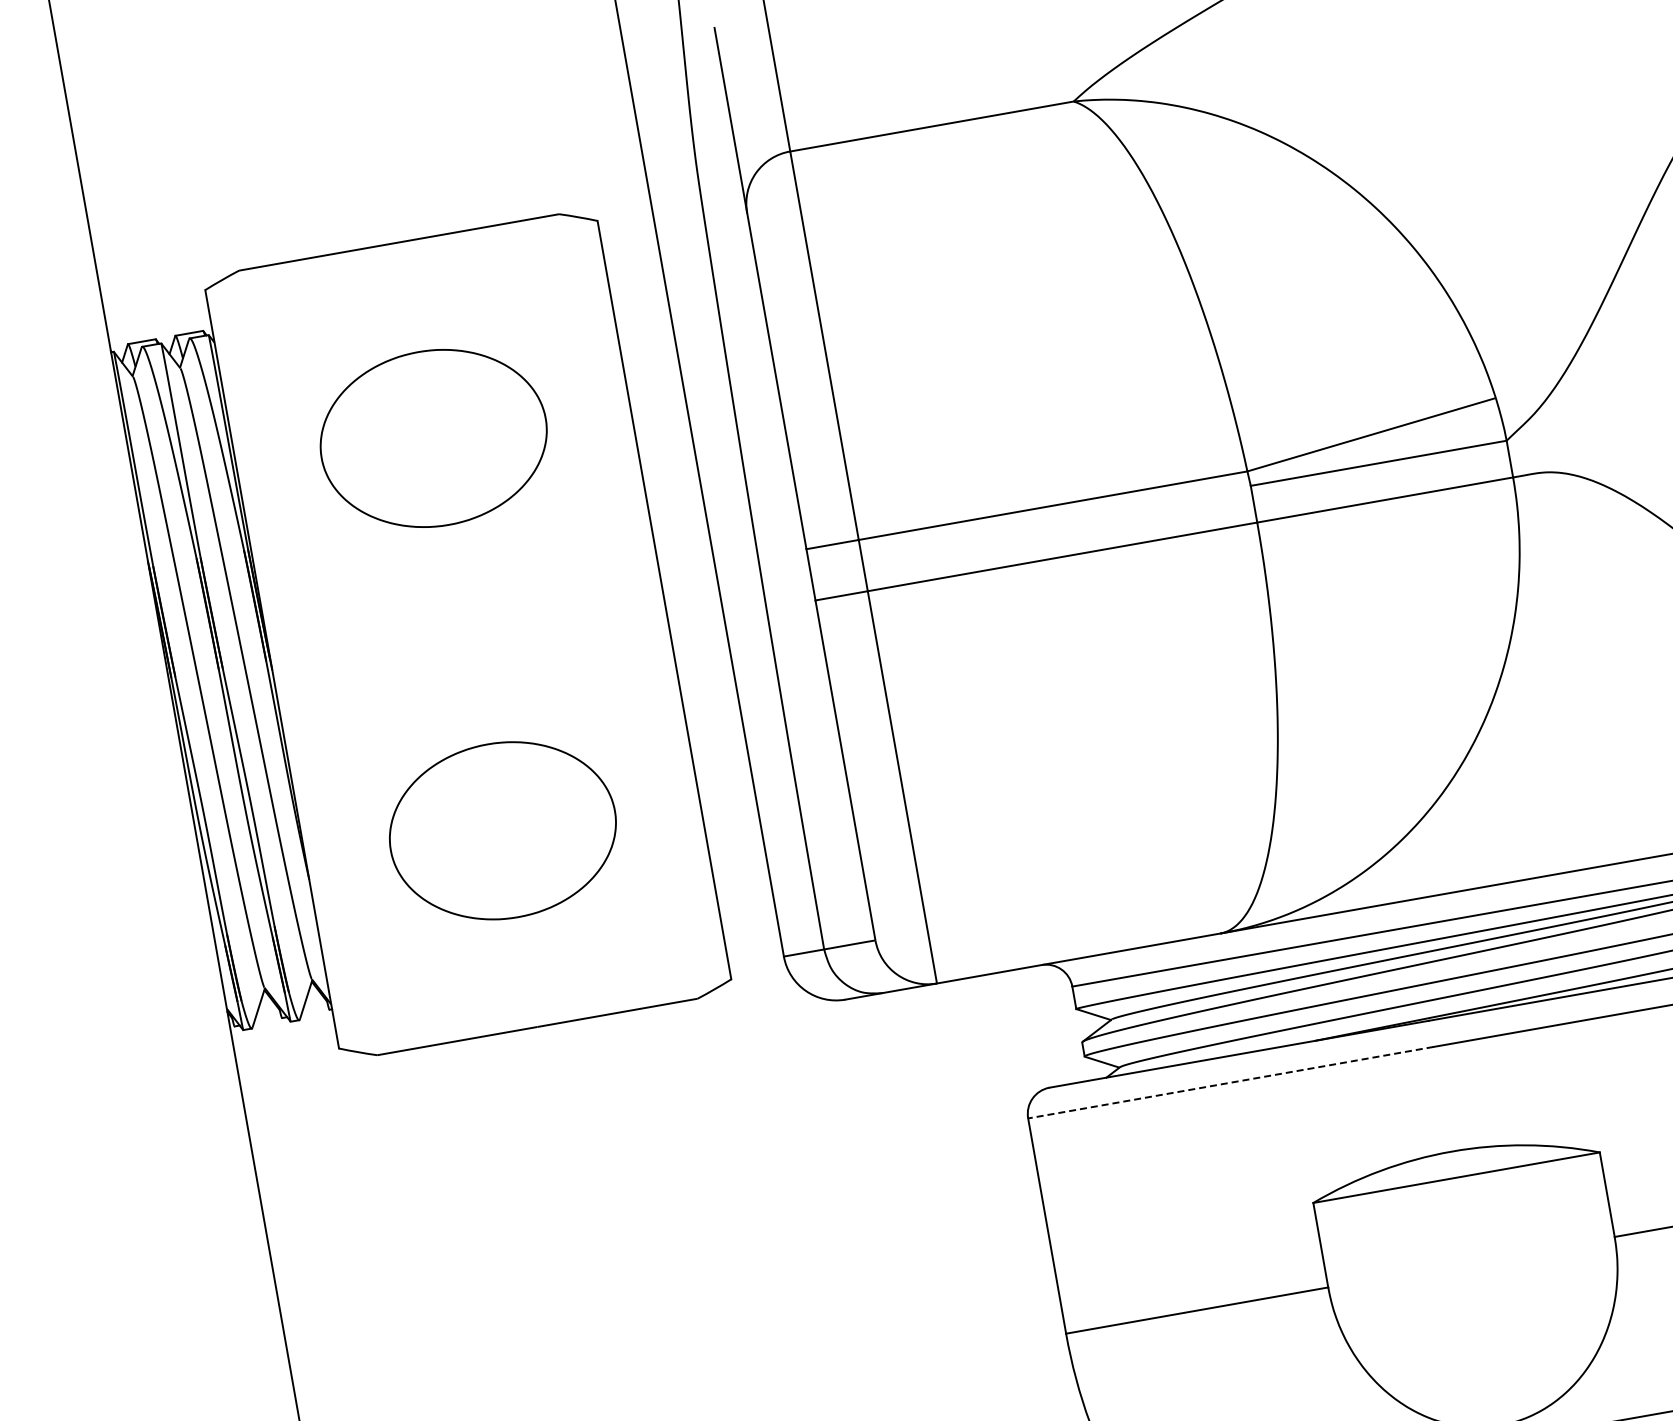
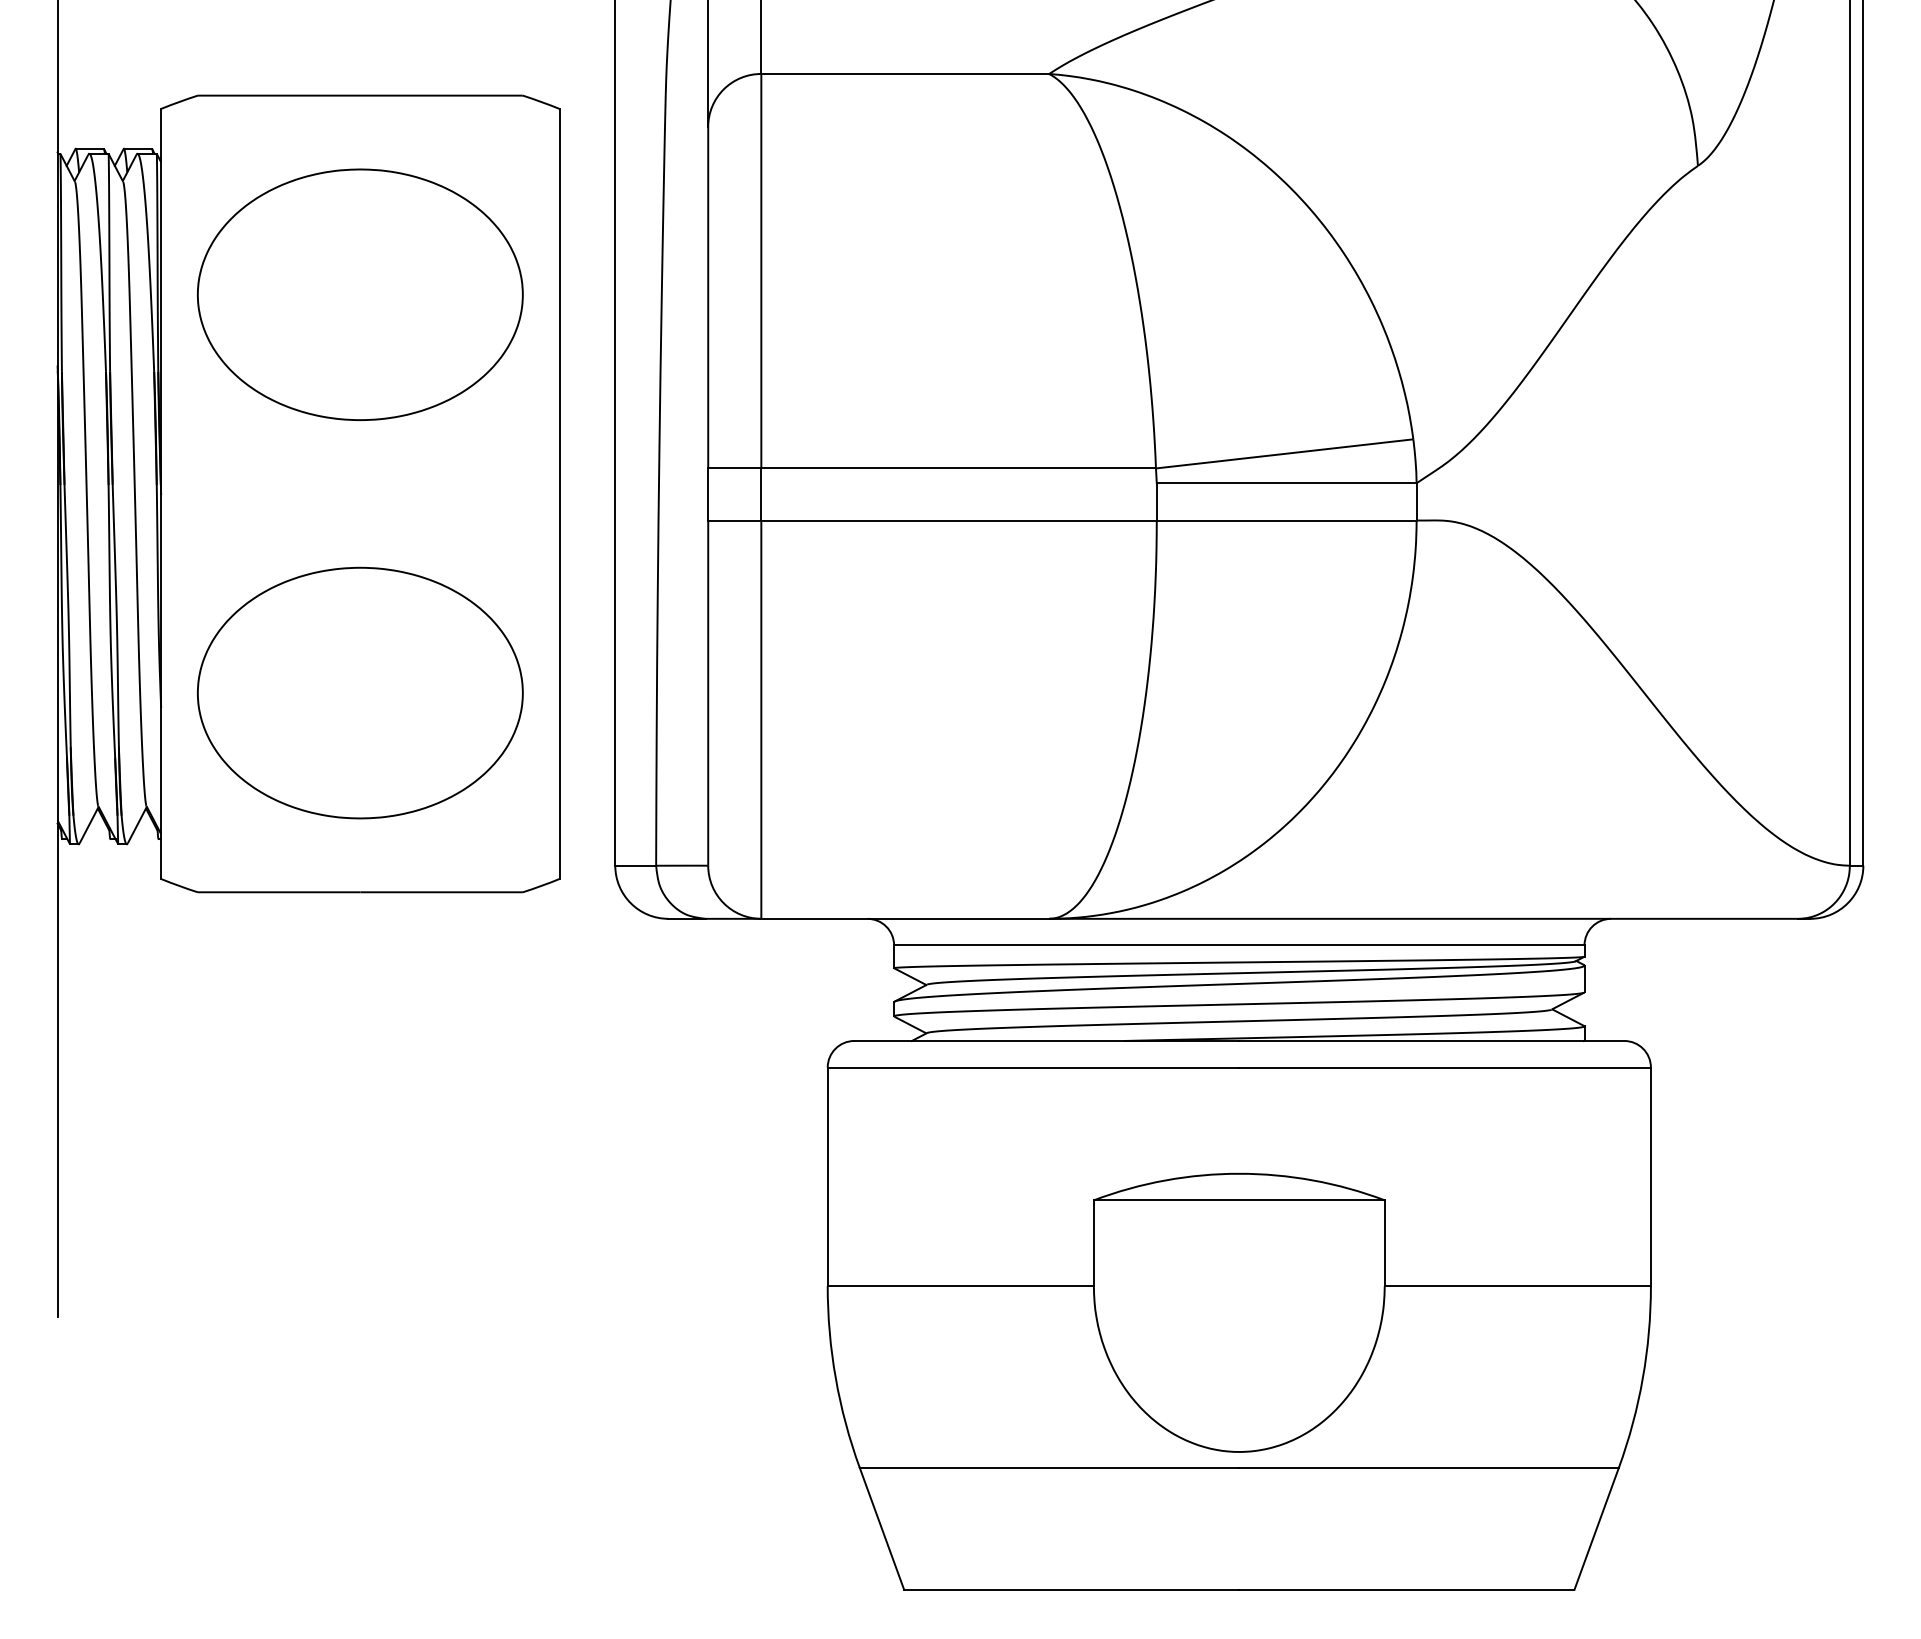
part: (433, 438) -> (360, 294), size x1.43
part: (502, 830) -> (360, 692), size x1.43
line: (1230, 1082) -> (1033, 1067), dashed -> solid

